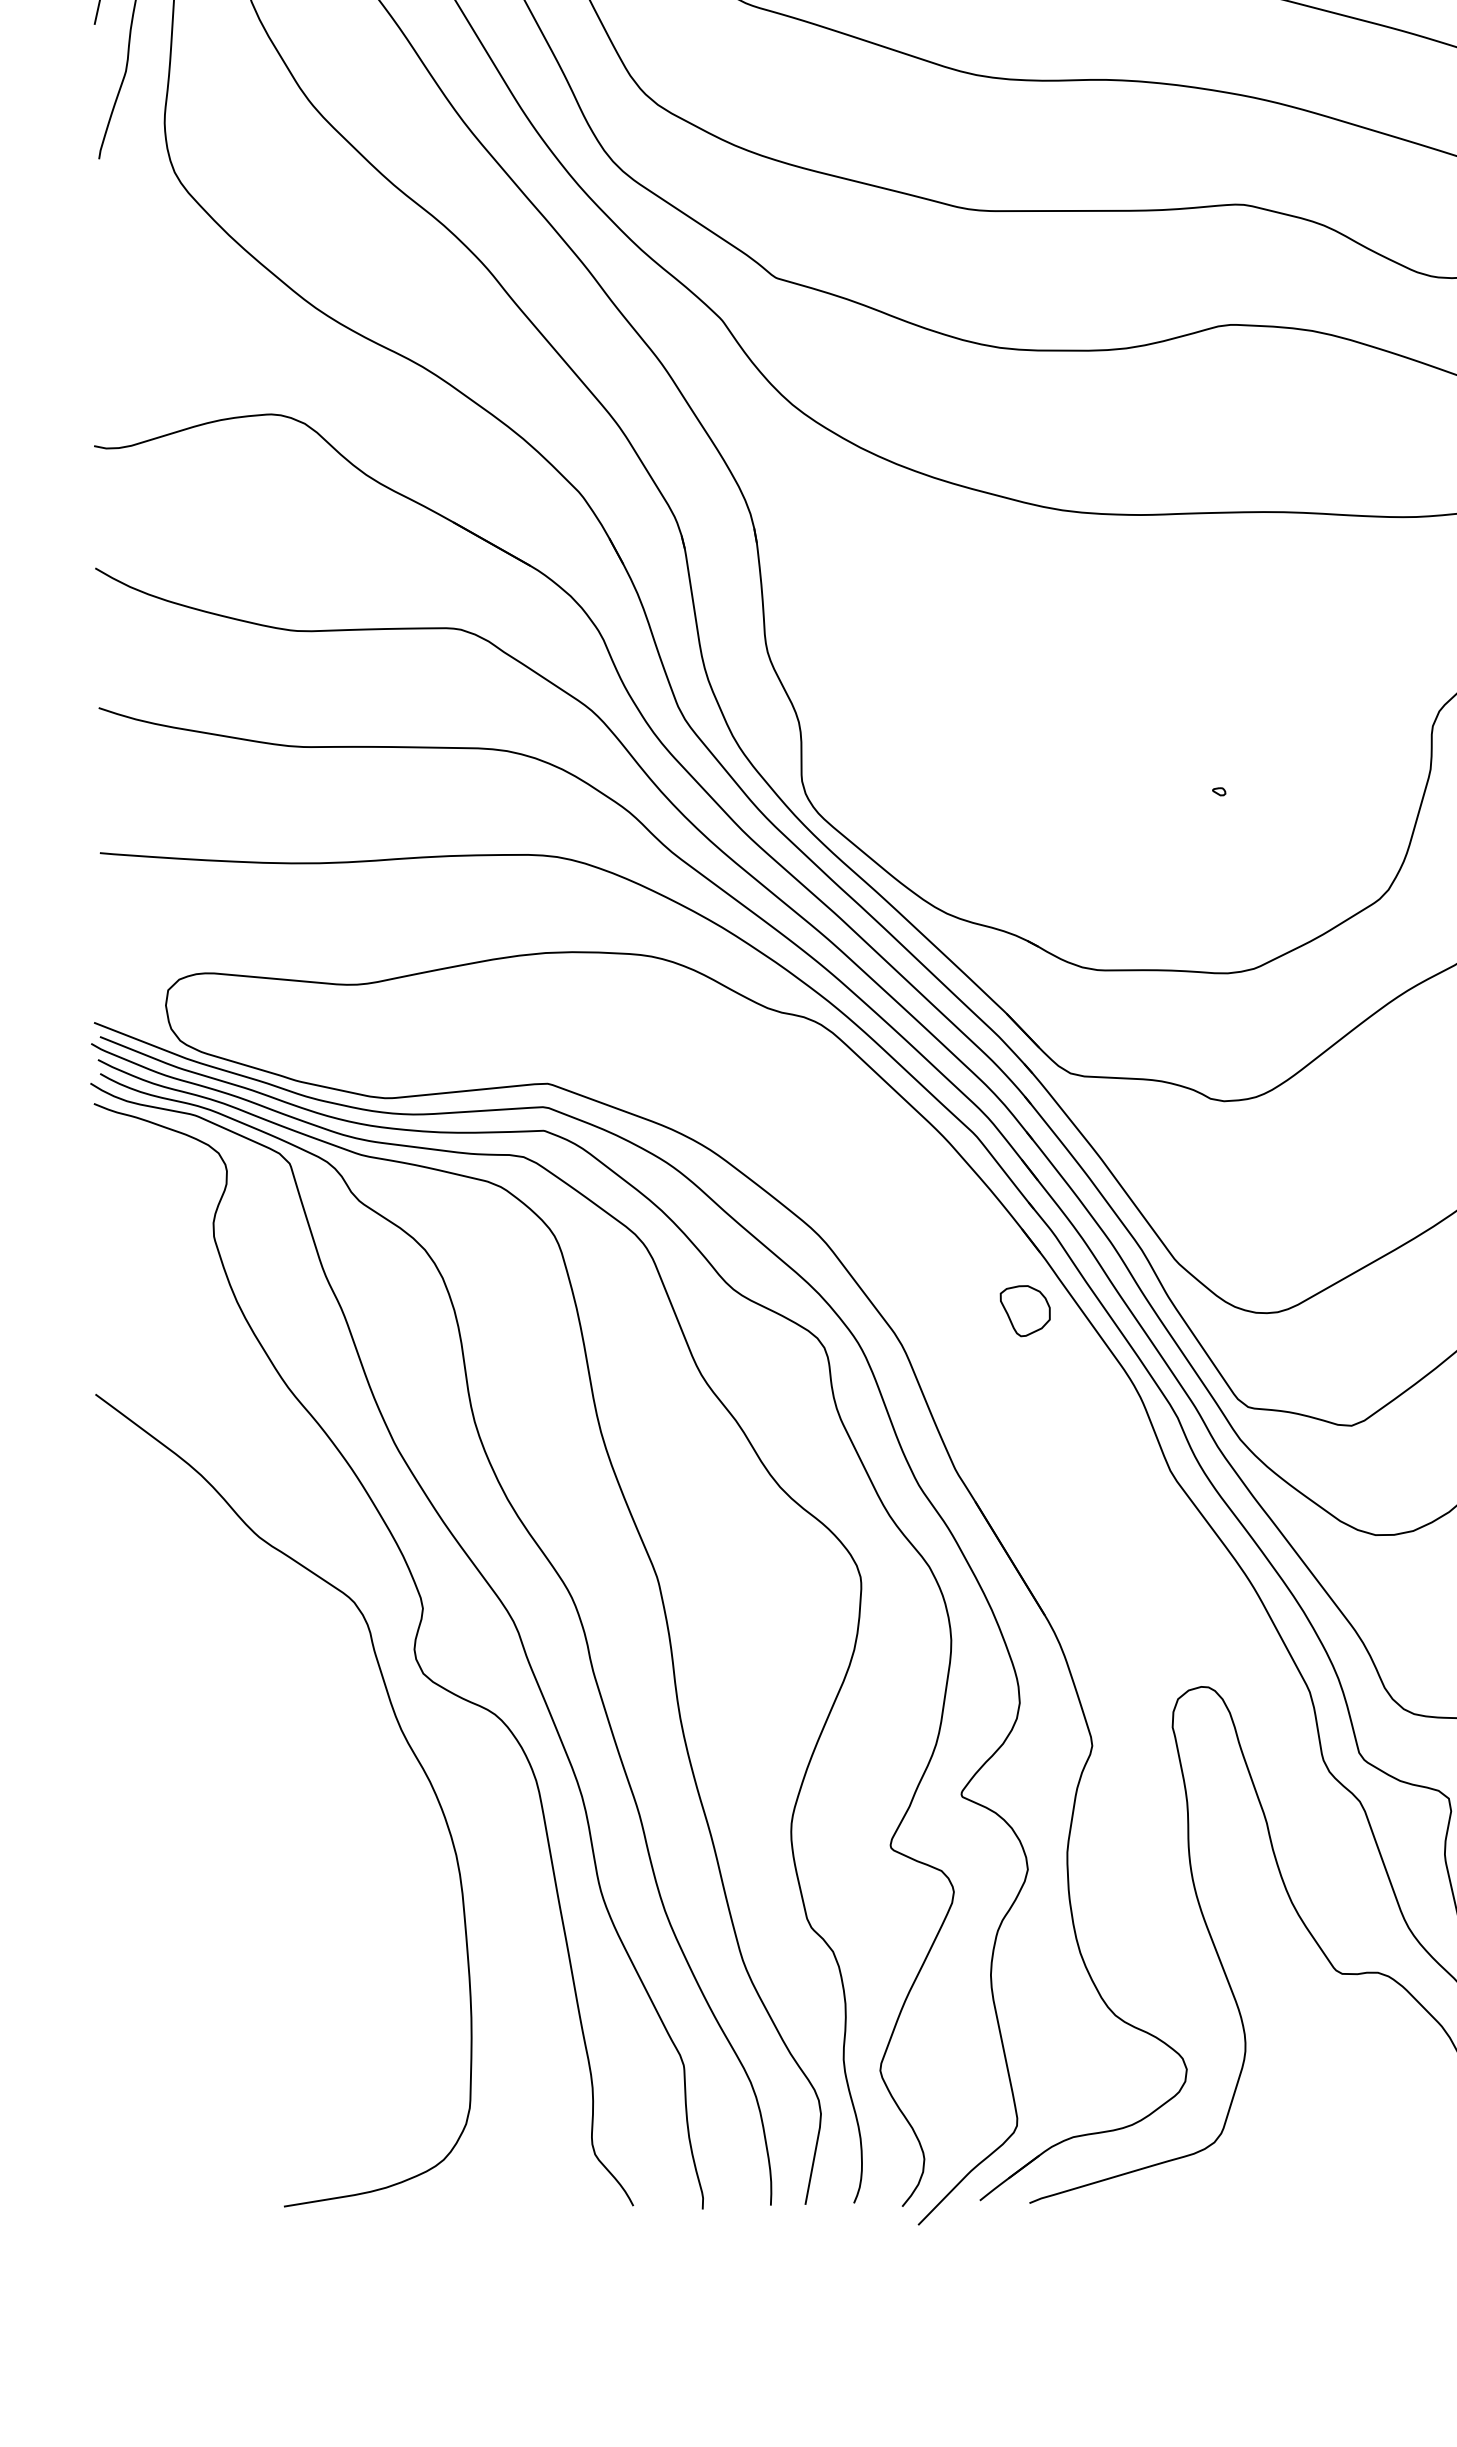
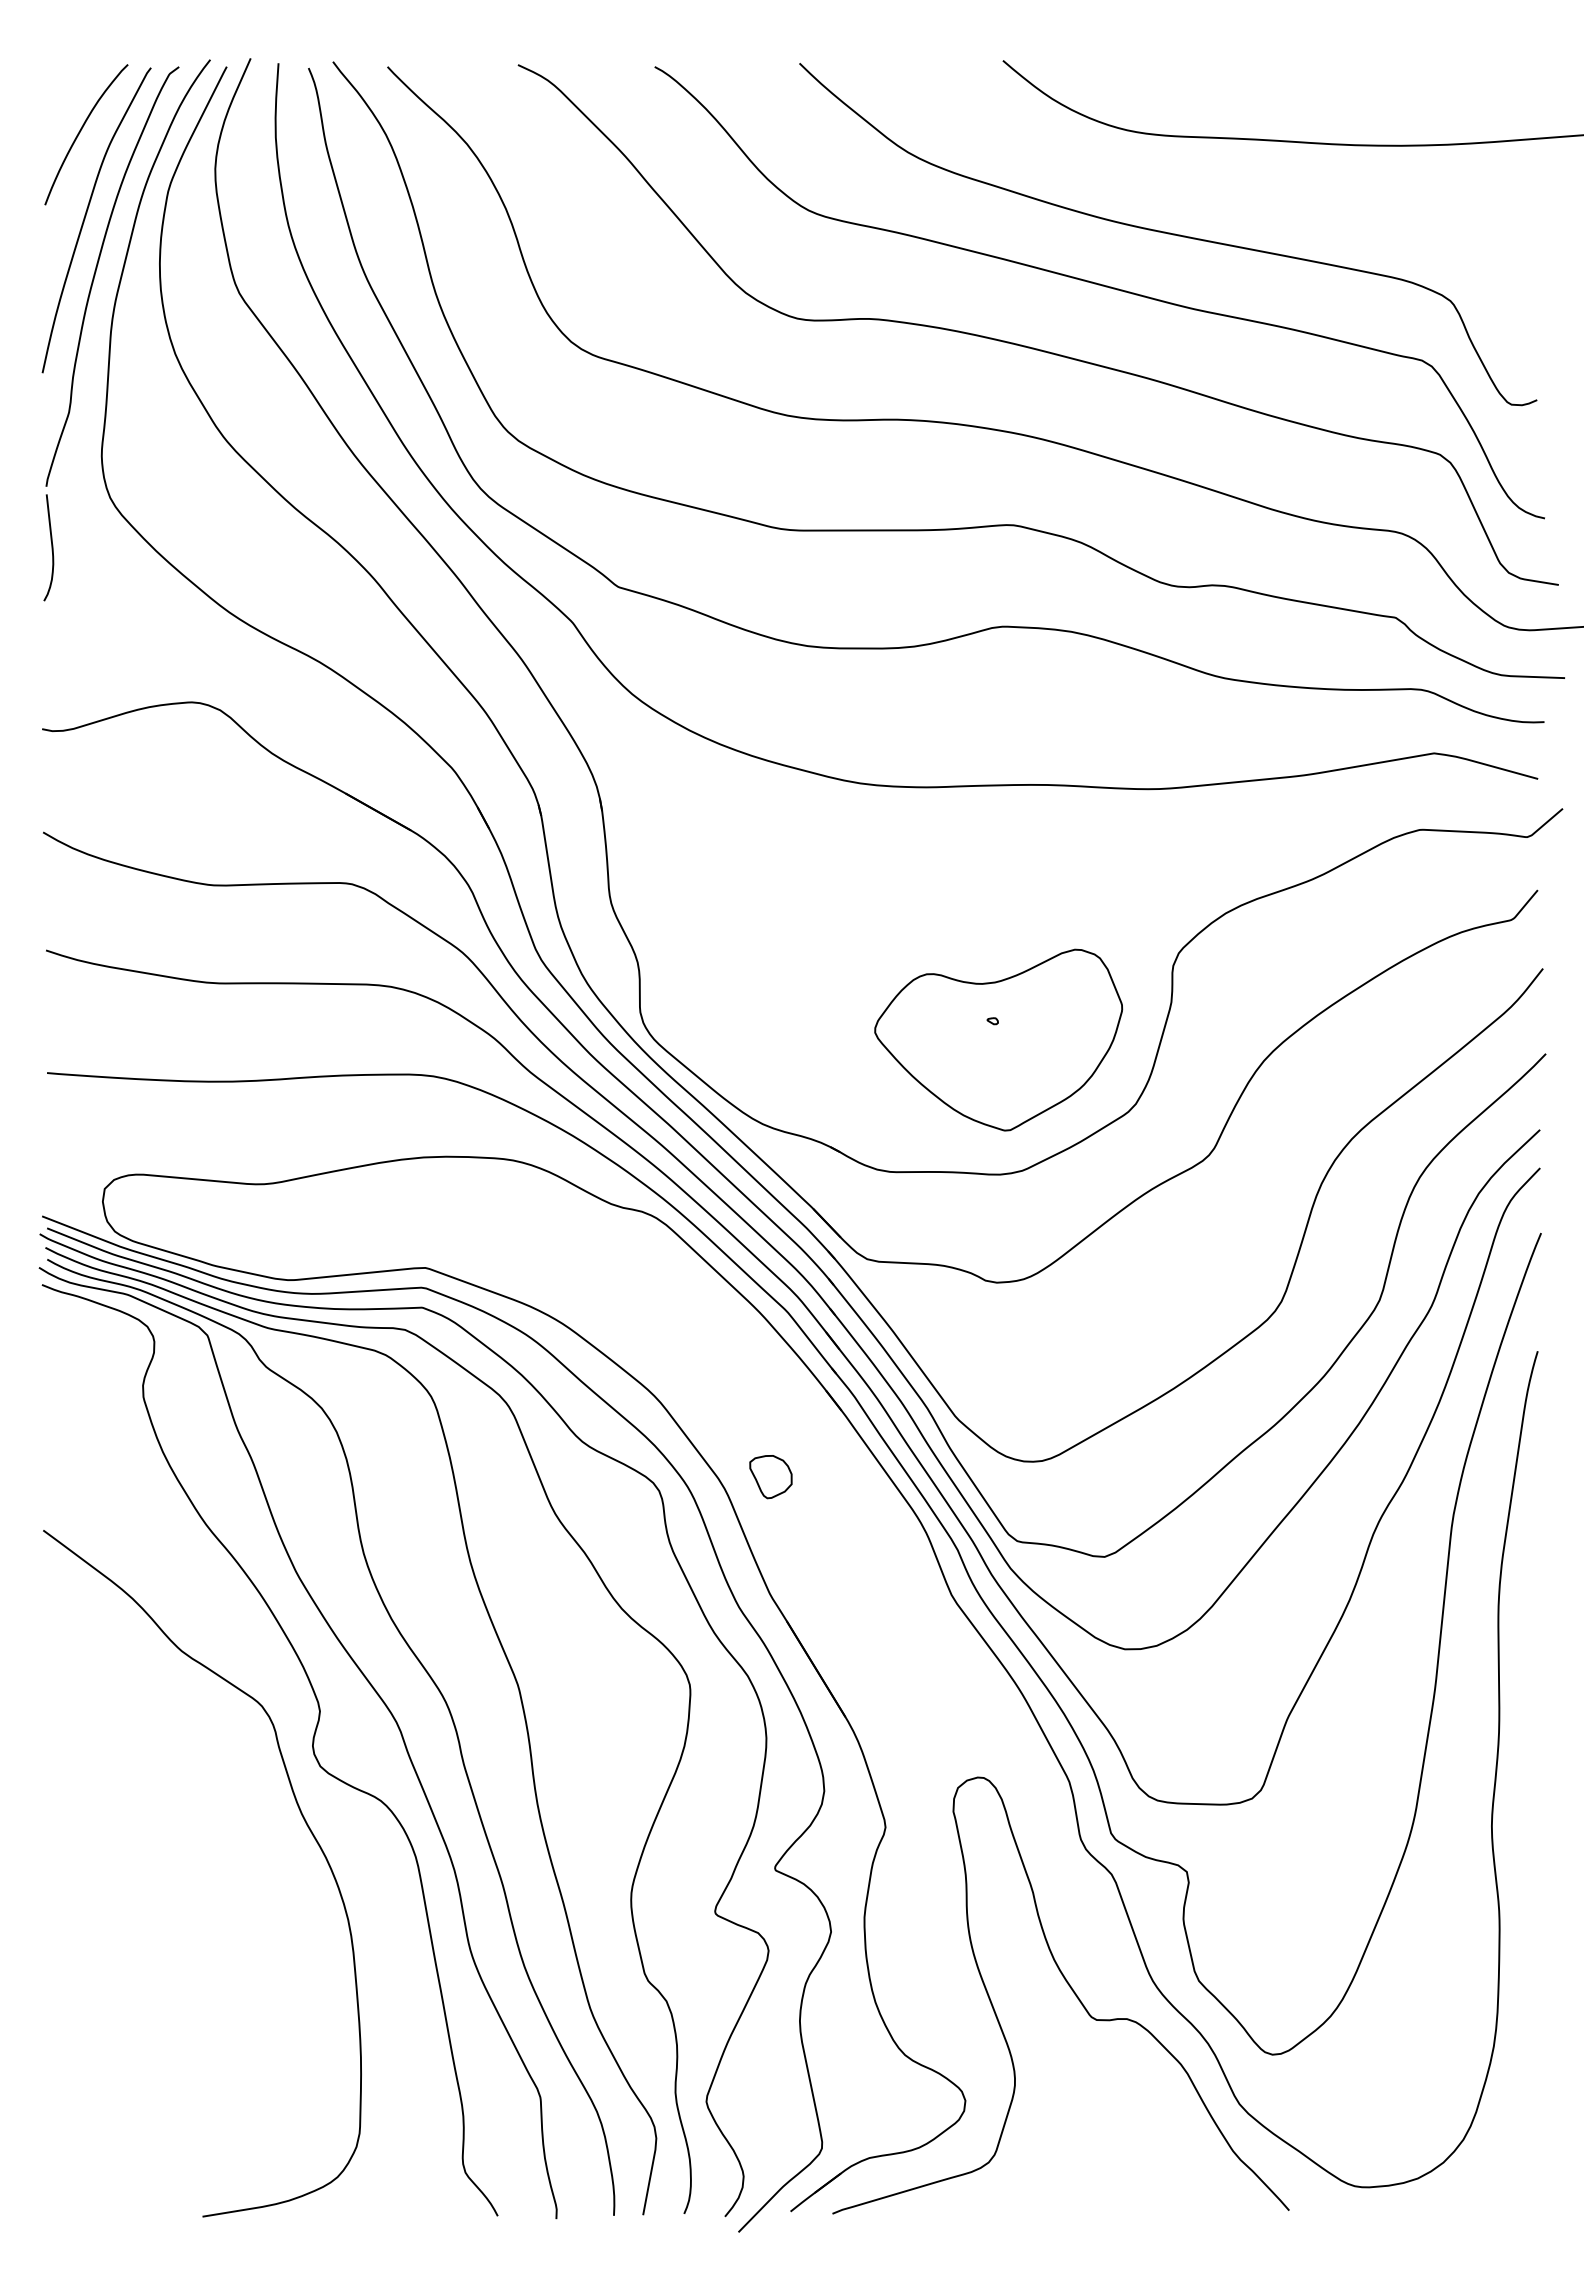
curve: (105, 231) -> (51, 547), added
part: (1225, 813) -> (998, 1039), added
part: (1024, 1311) -> (770, 1477), moved

